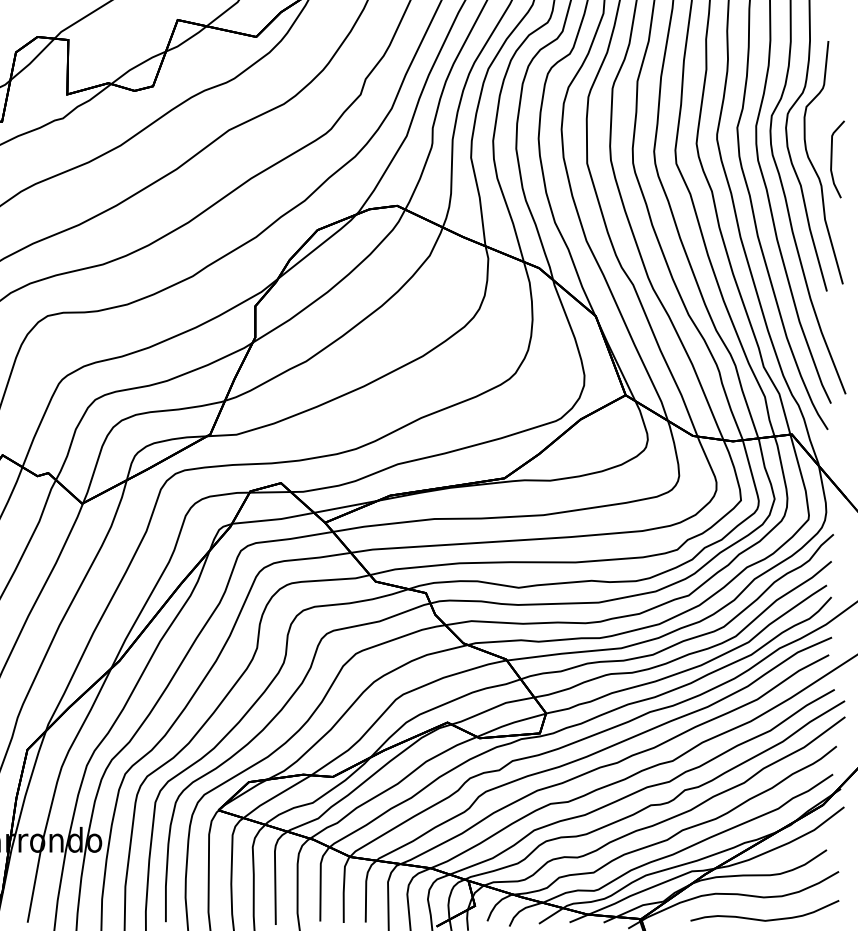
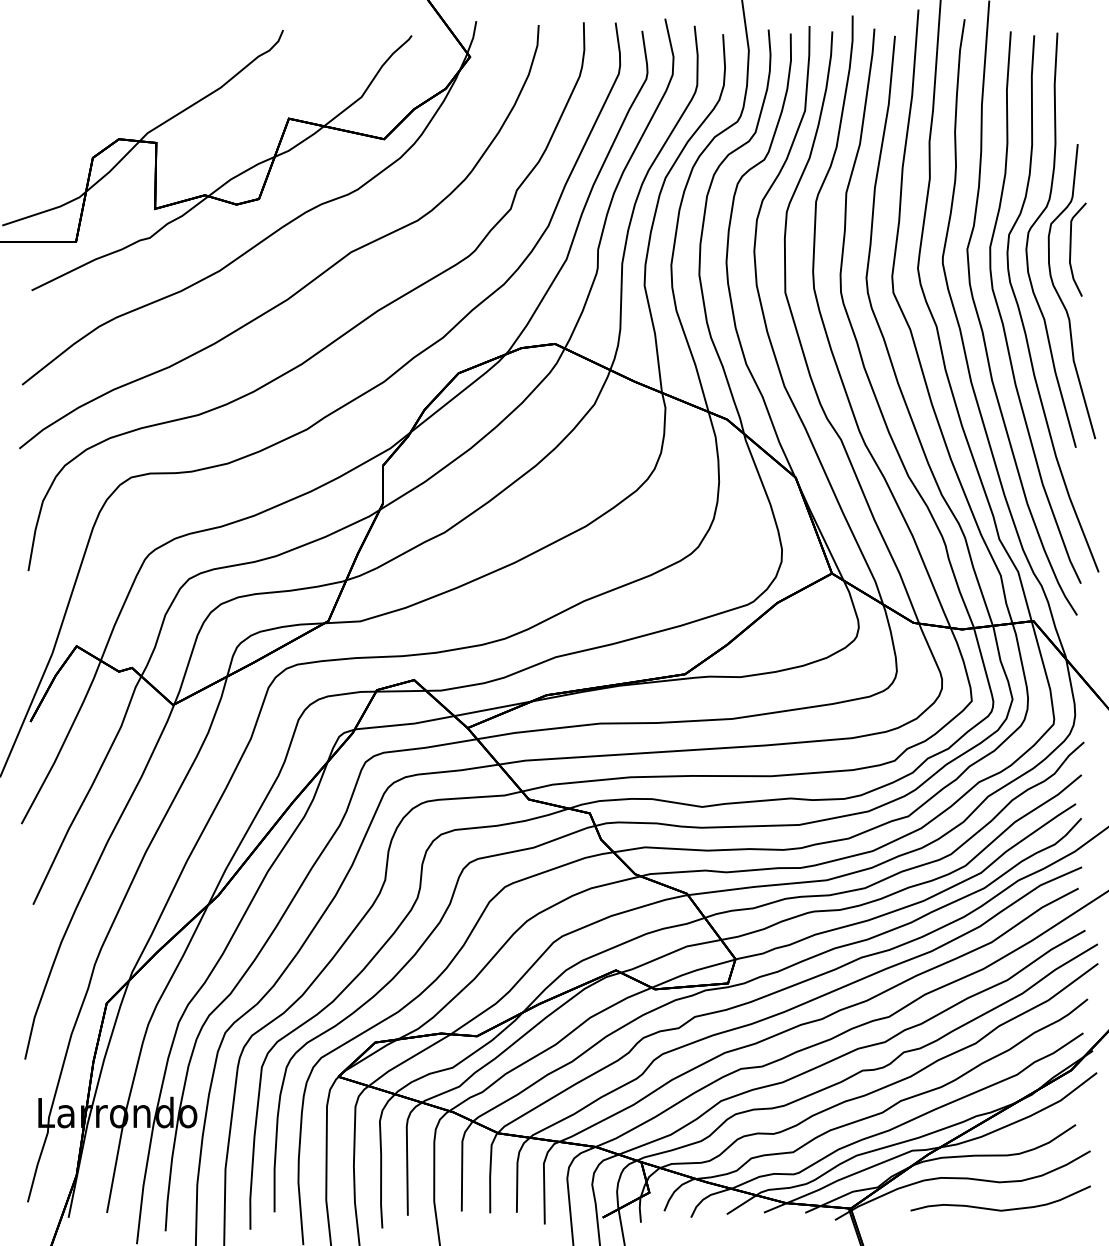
curve: (832, 159) -> (1071, 249), moved

